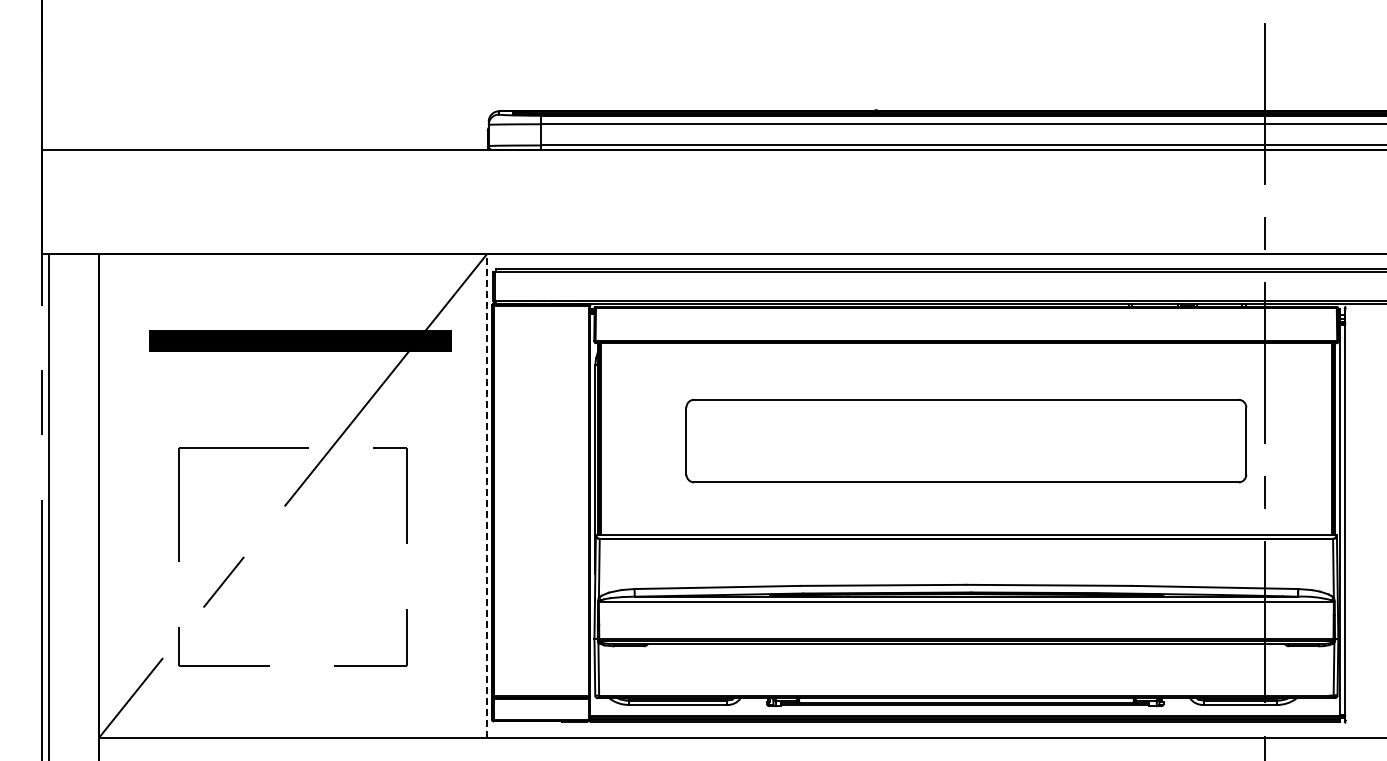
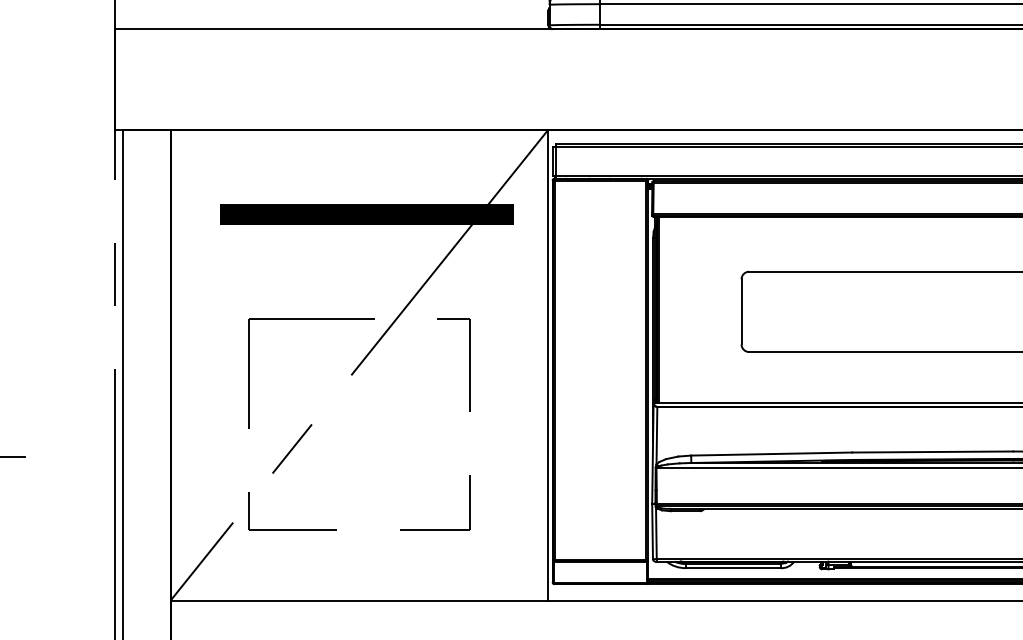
line: (487, 495) -> (548, 364), dashed -> solid

